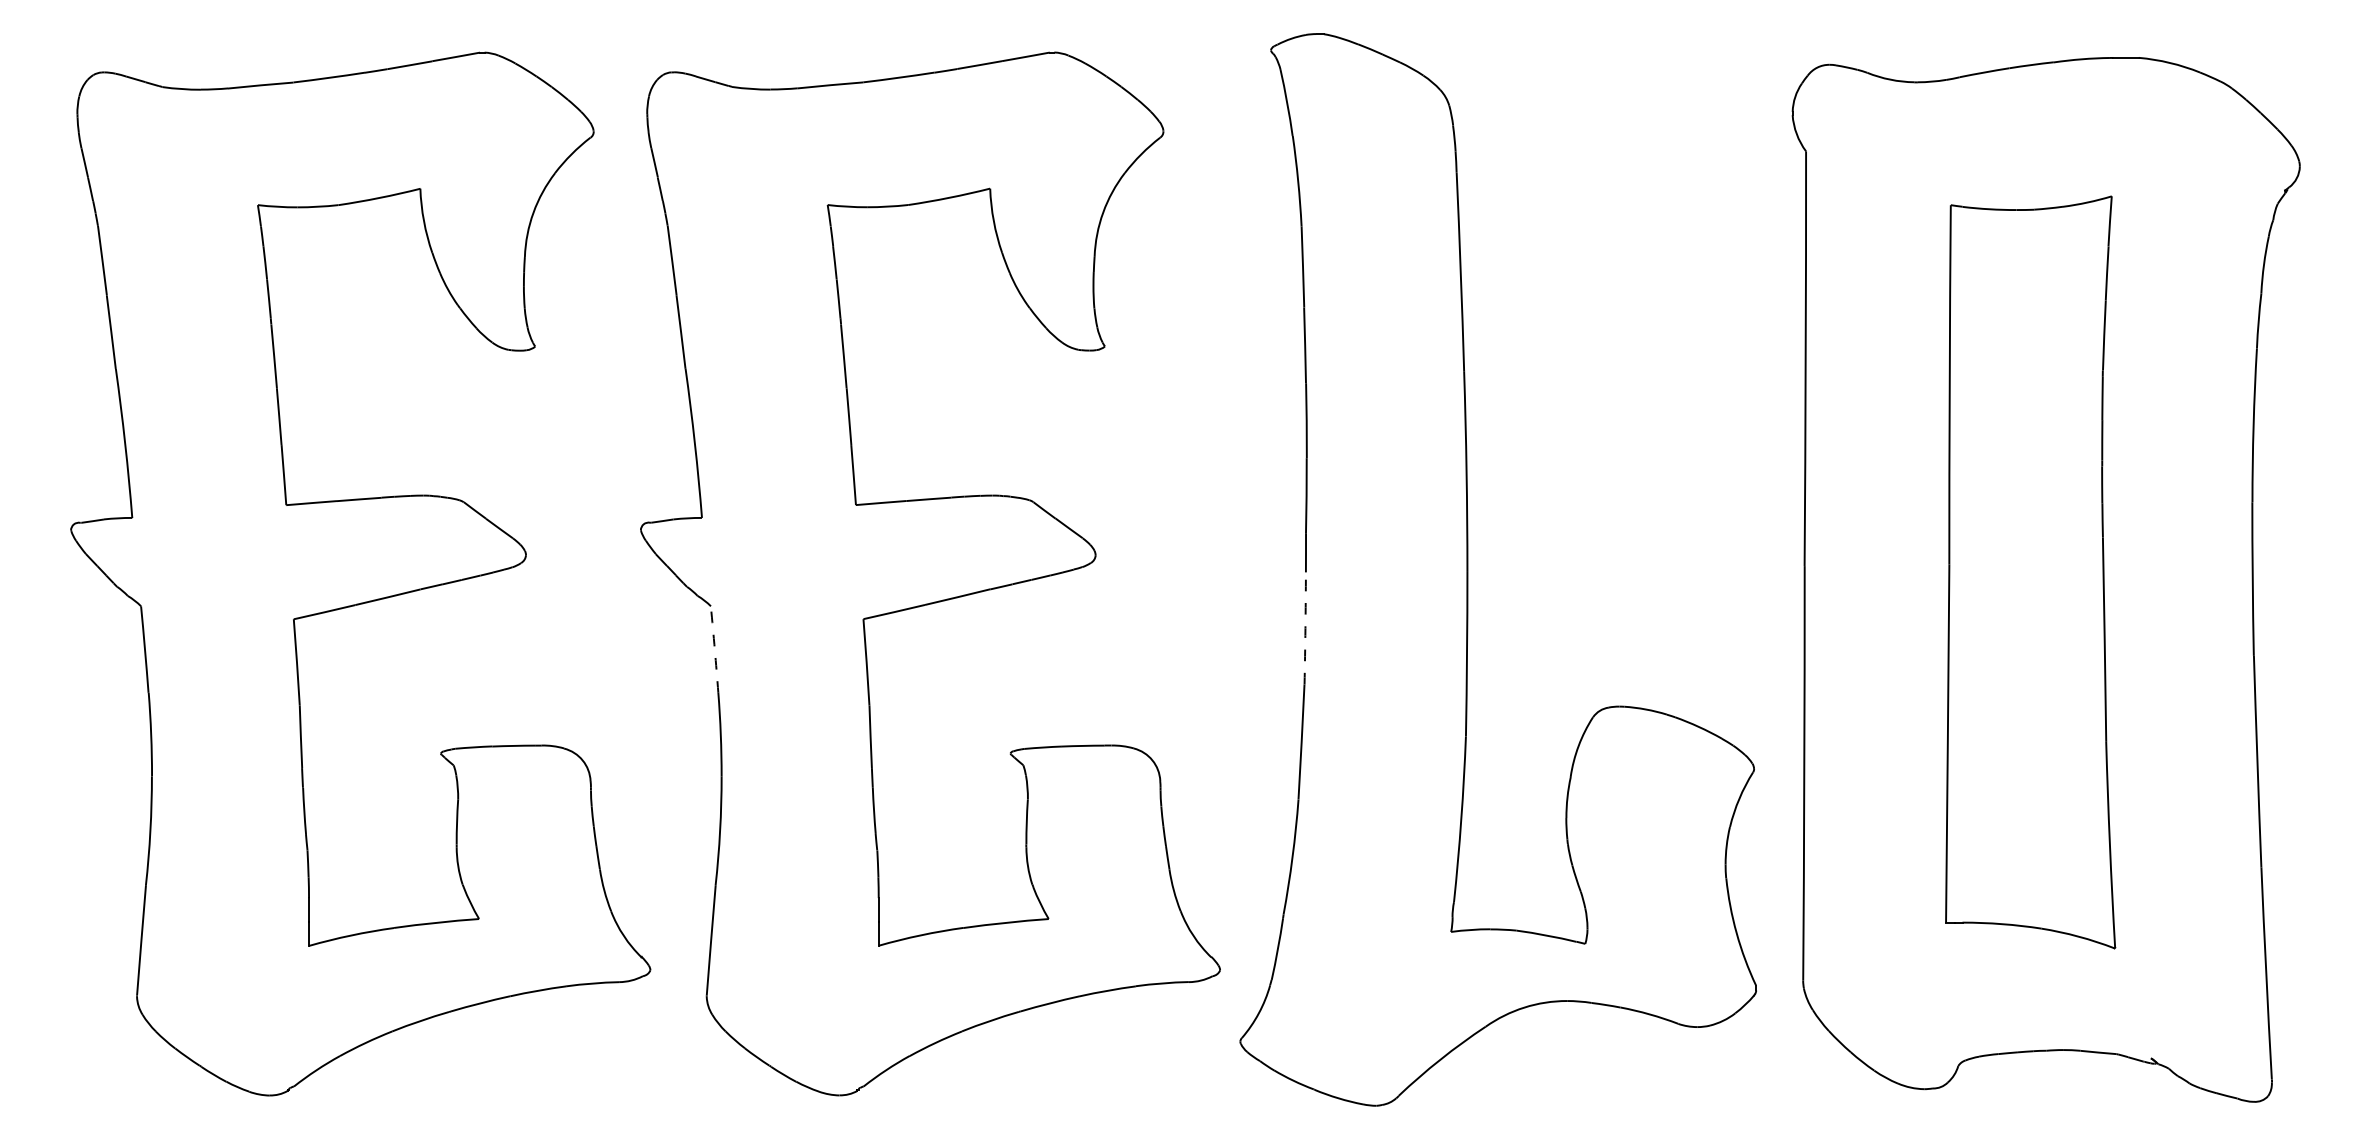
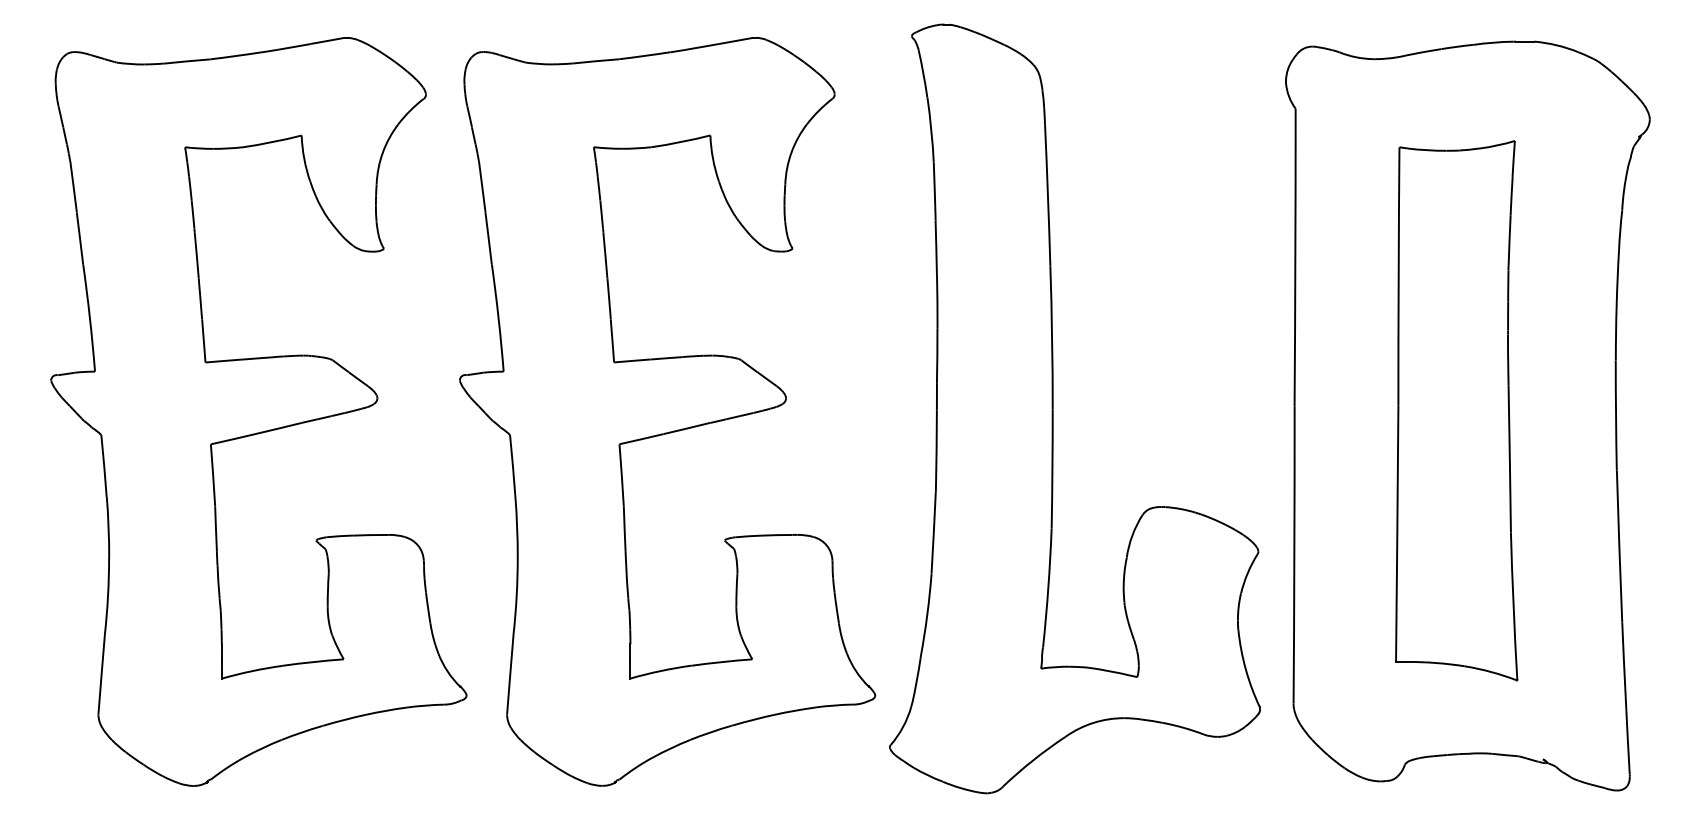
arc: (1305, 628) -> (936, 450), dashed -> solid
arc: (714, 649) -> (512, 466), dashed -> solid

